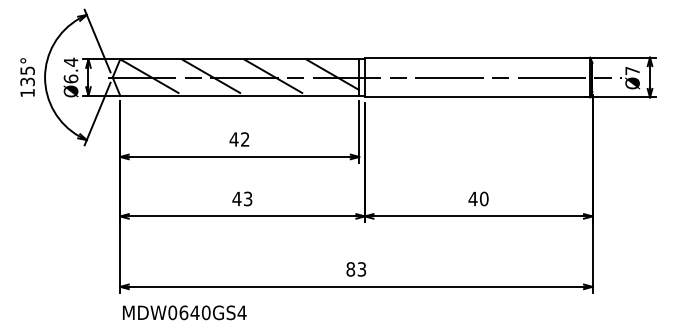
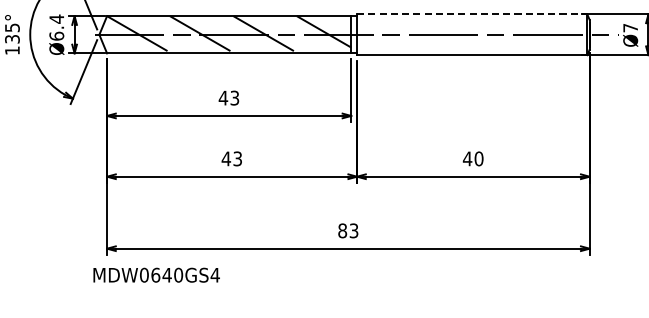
line: (477, 57) -> (472, 14), solid -> dashed
text: (245, 139) -> (235, 98), 42 -> 43
text: (184, 312) -> (156, 274), moved

